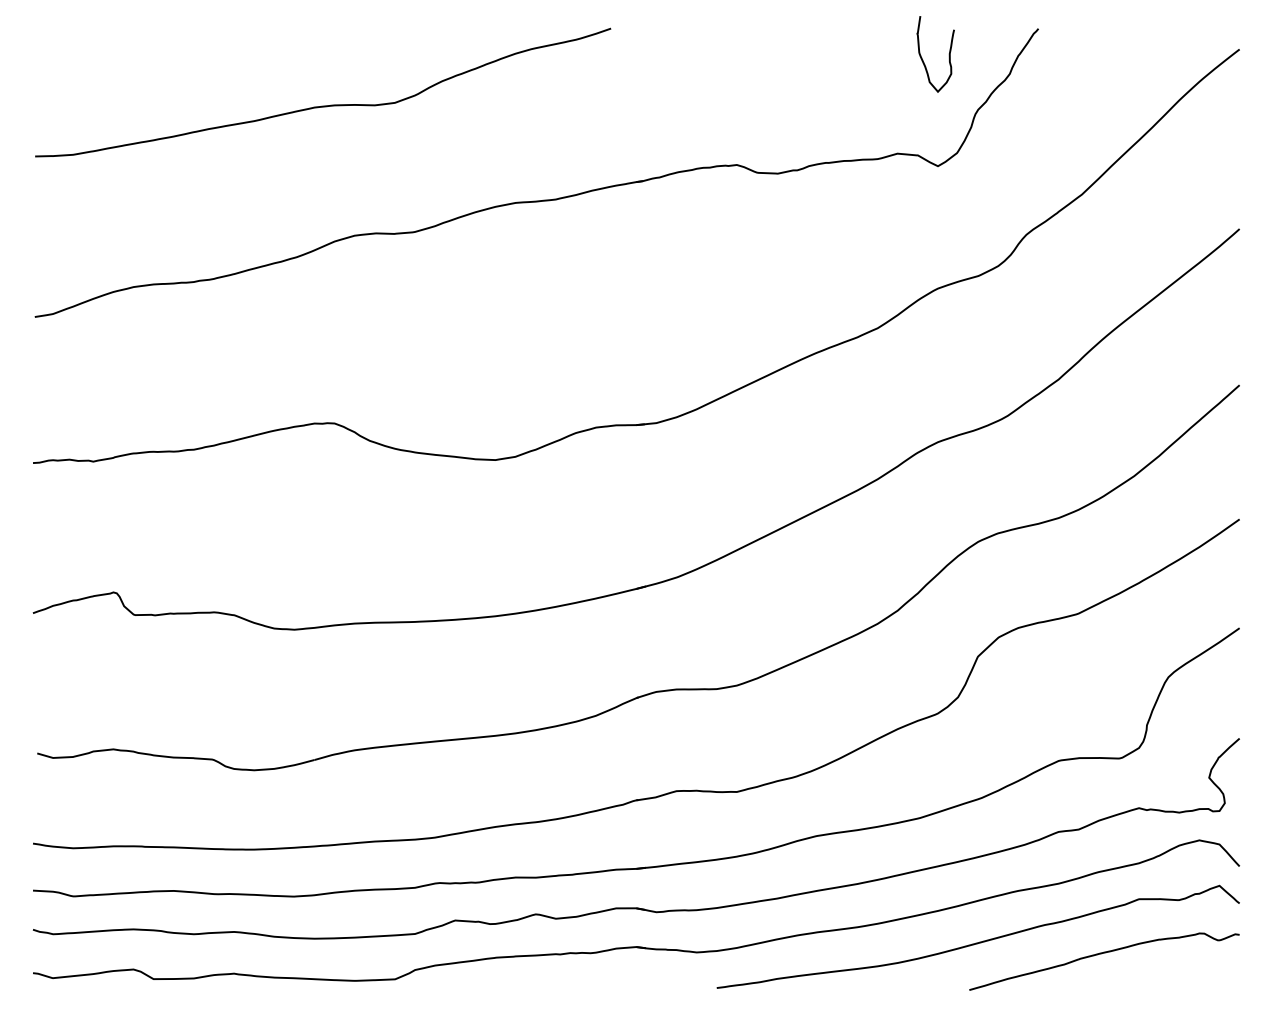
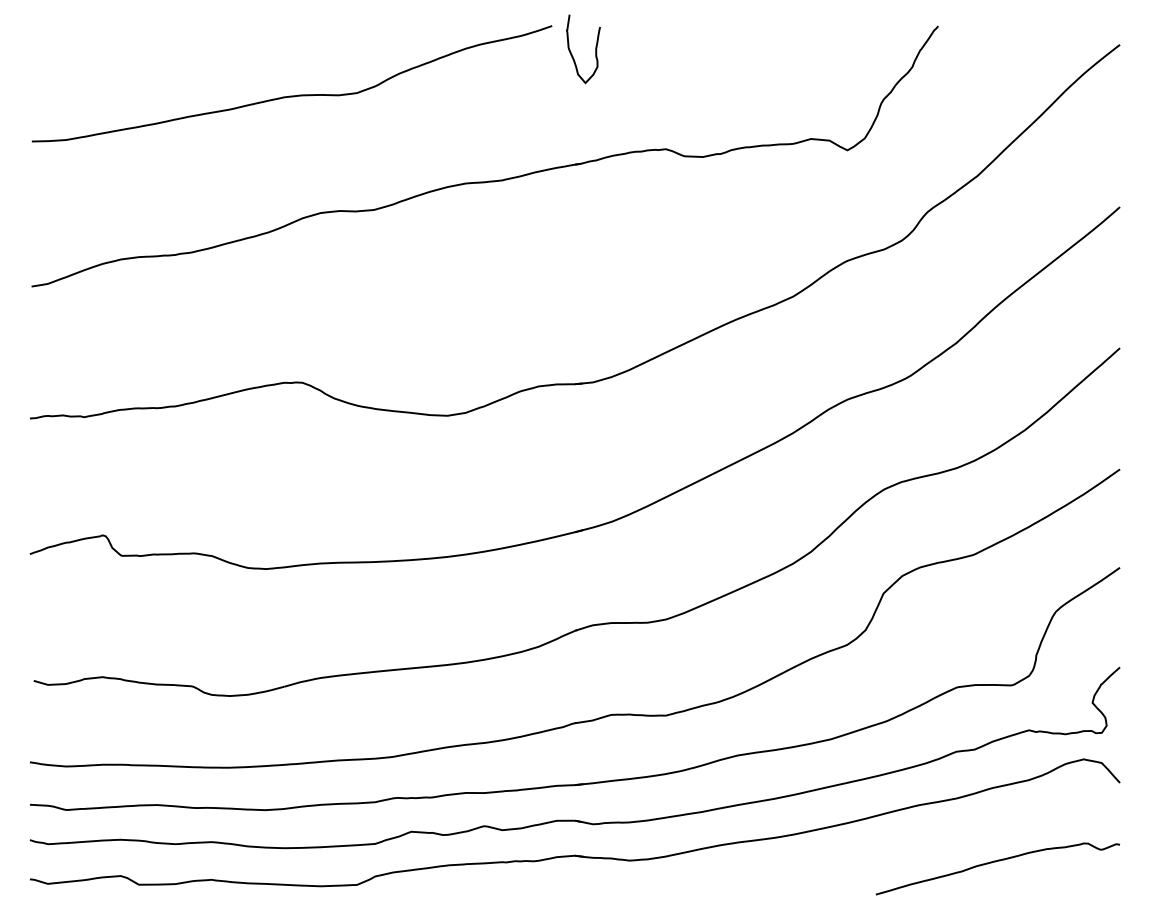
curve: (949, 54) -> (595, 49), moved
curve: (980, 941) -> (885, 850), removed

